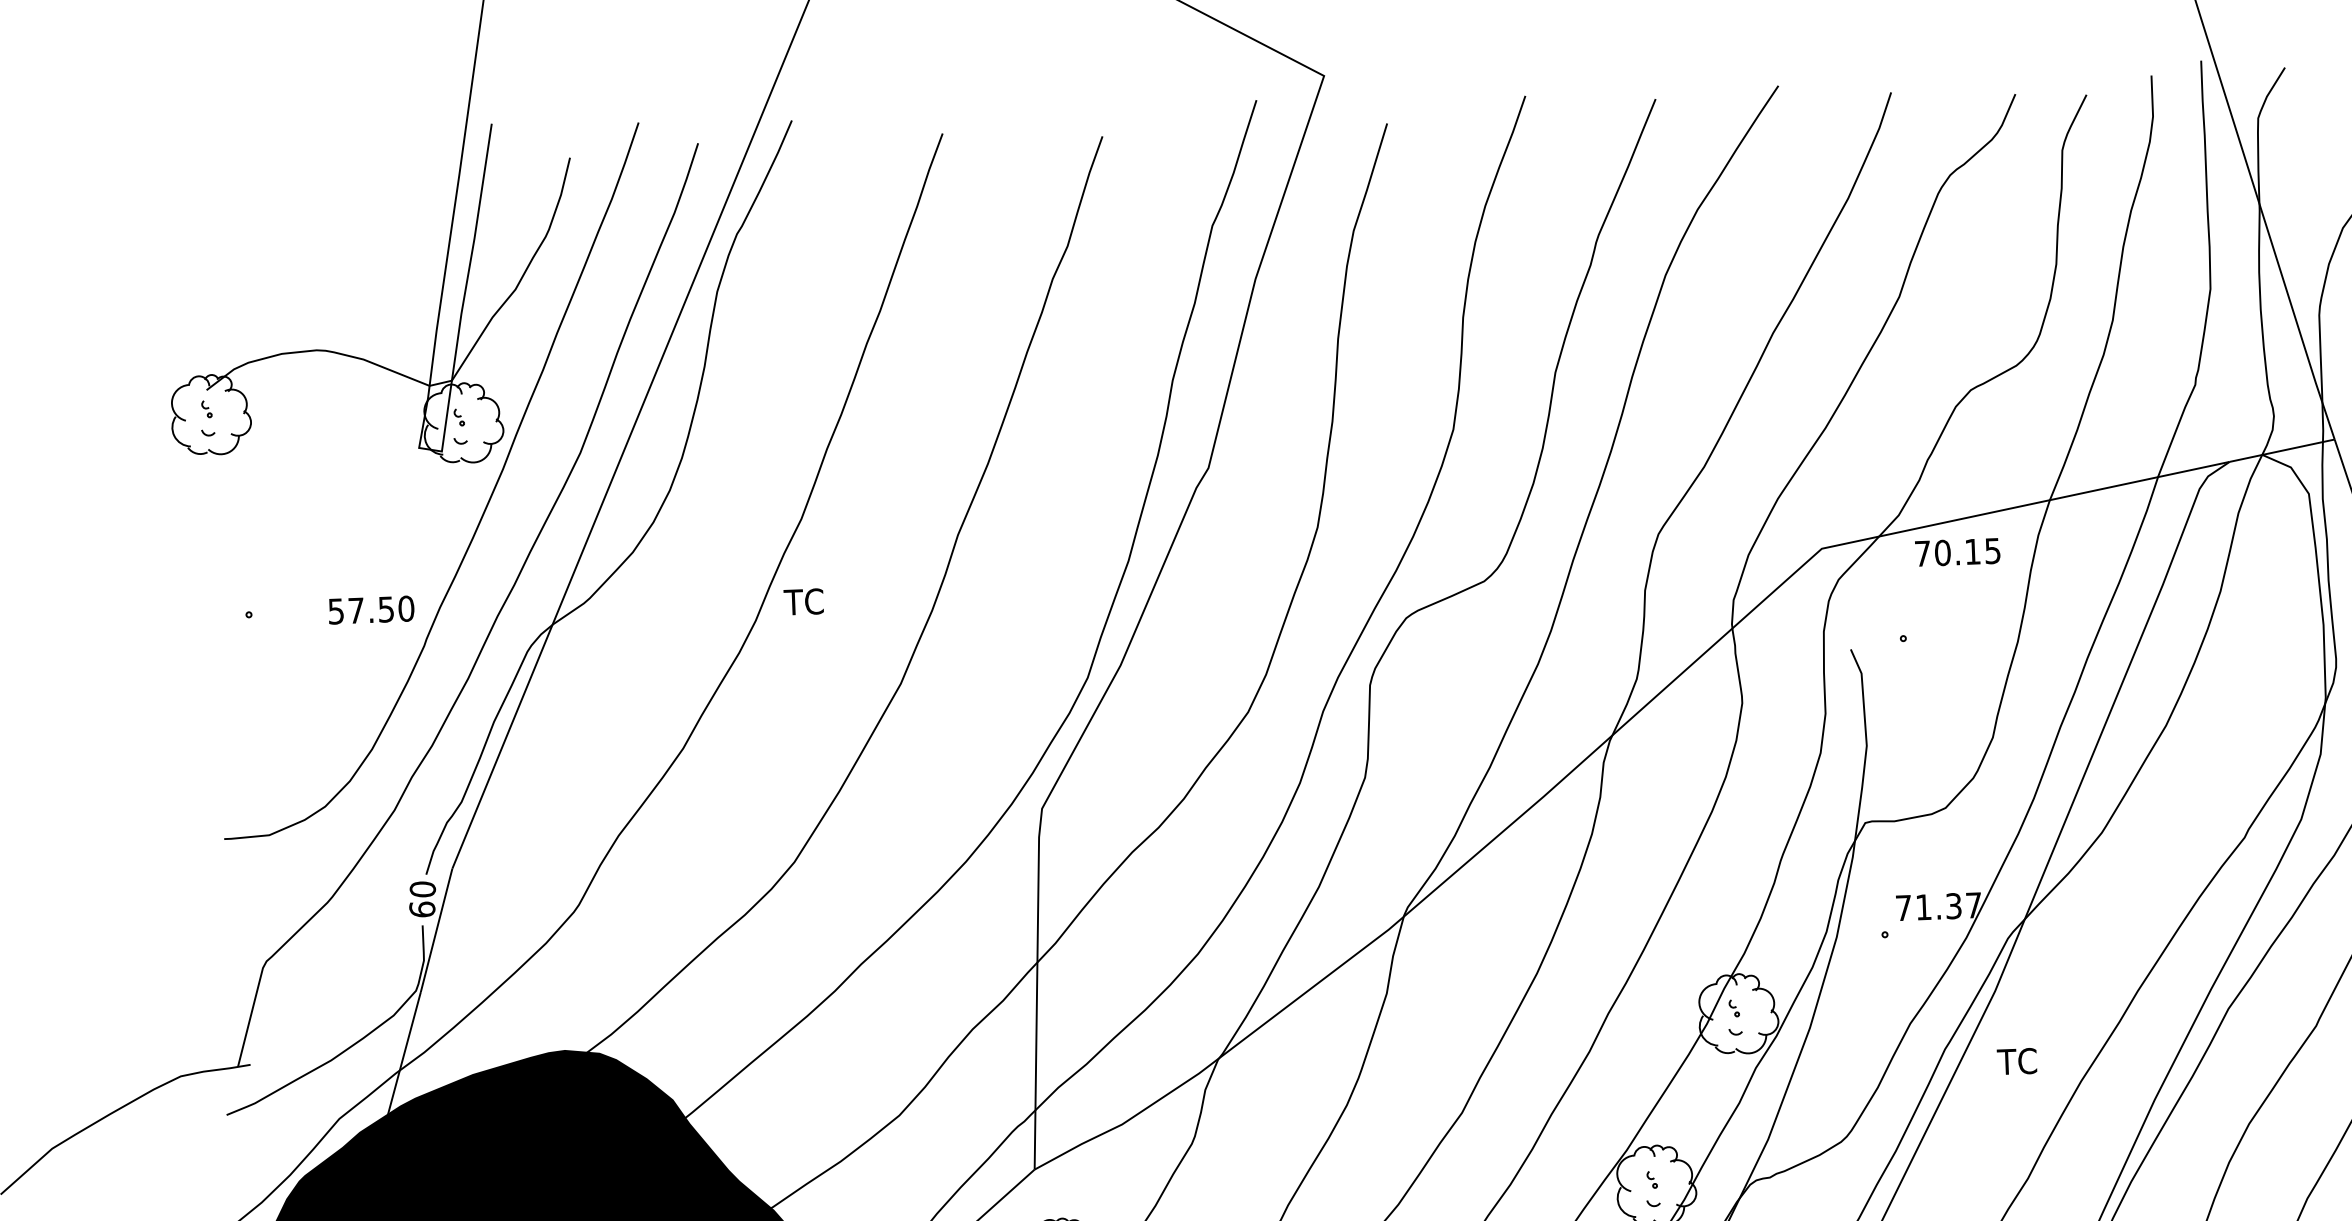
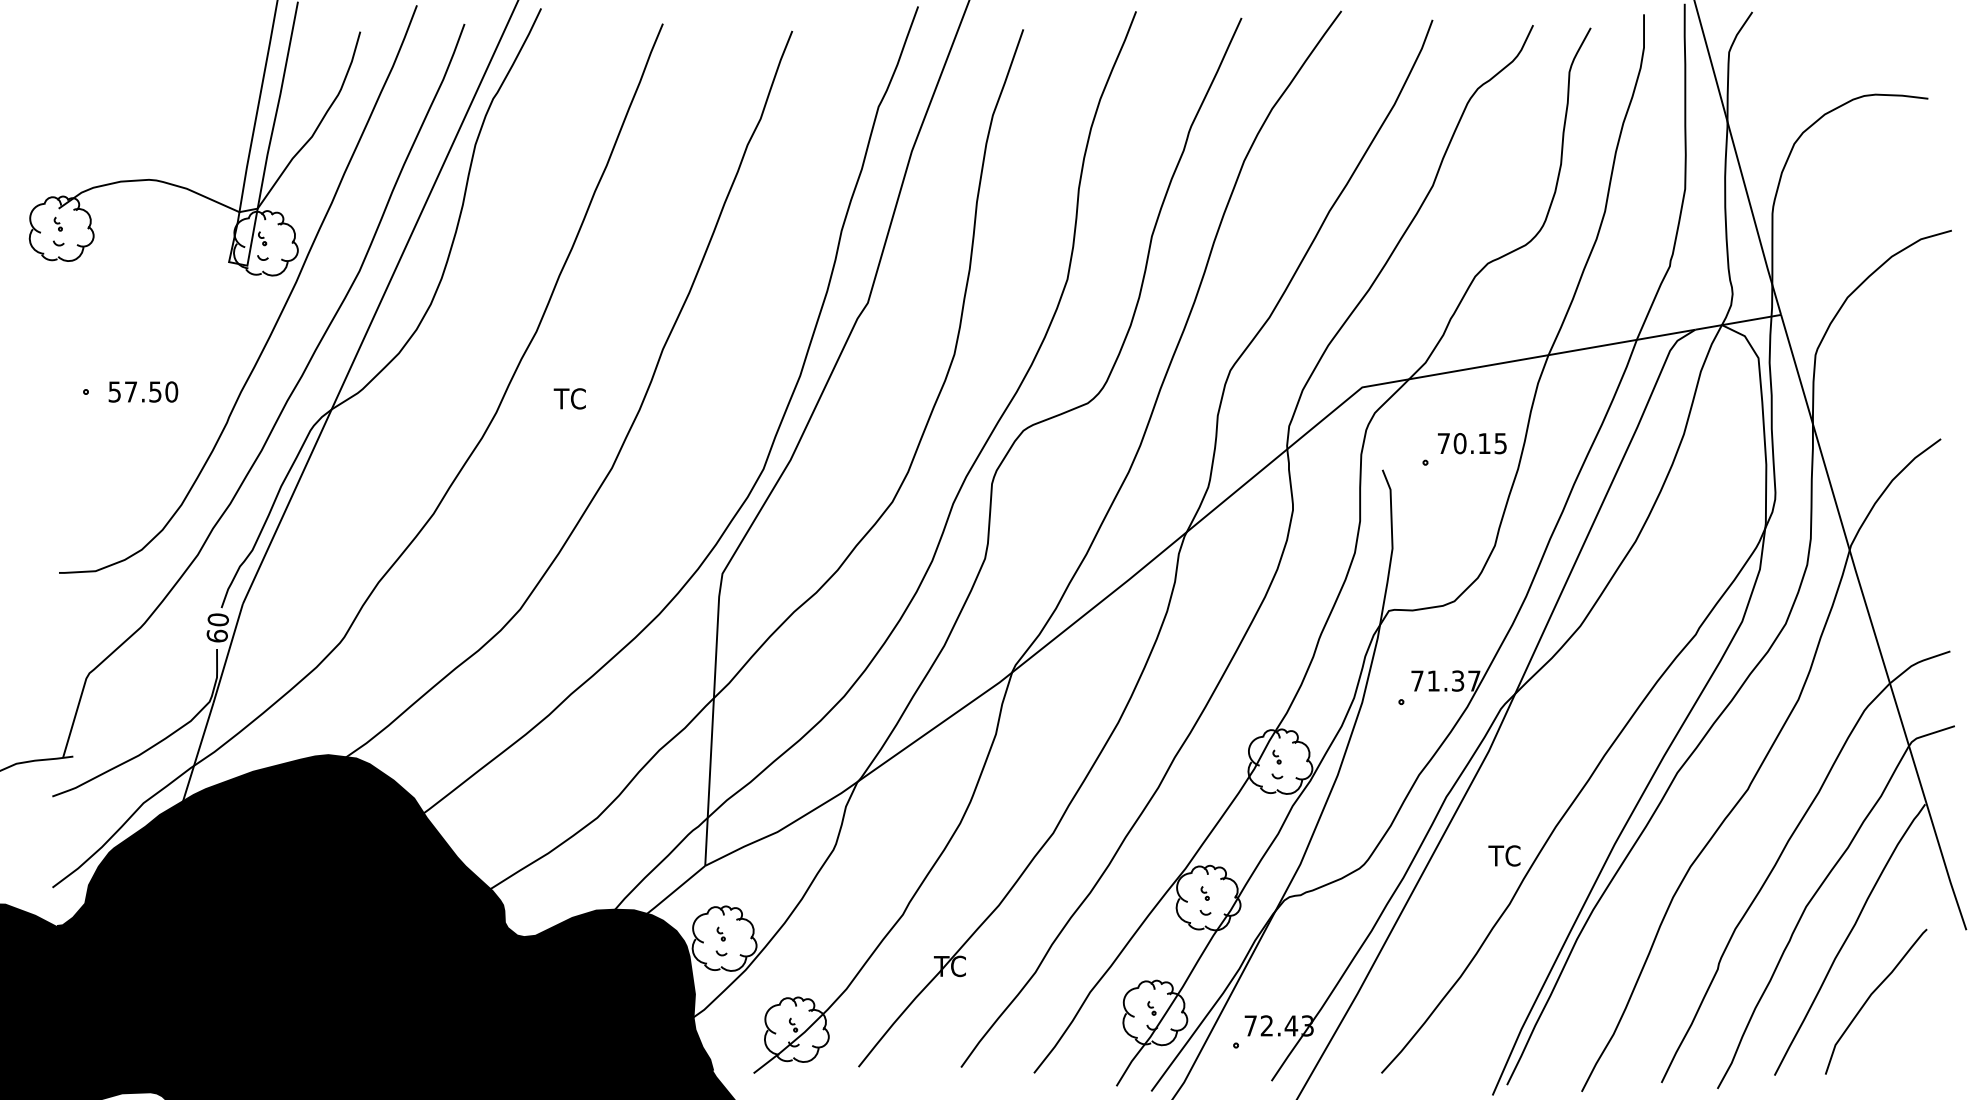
text: (1958, 552) -> (1472, 443), moved
text: (803, 601) -> (569, 398), moved
text: (371, 609) -> (143, 391), moved
text: (2017, 1061) -> (1504, 855), moved

